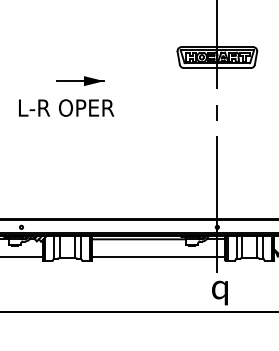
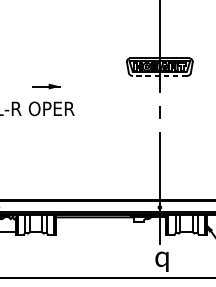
line: (217, 68) -> (159, 76), solid -> dashed
part: (80, 80) -> (46, 86), size x0.7
line: (158, 256) -> (111, 231), removed

